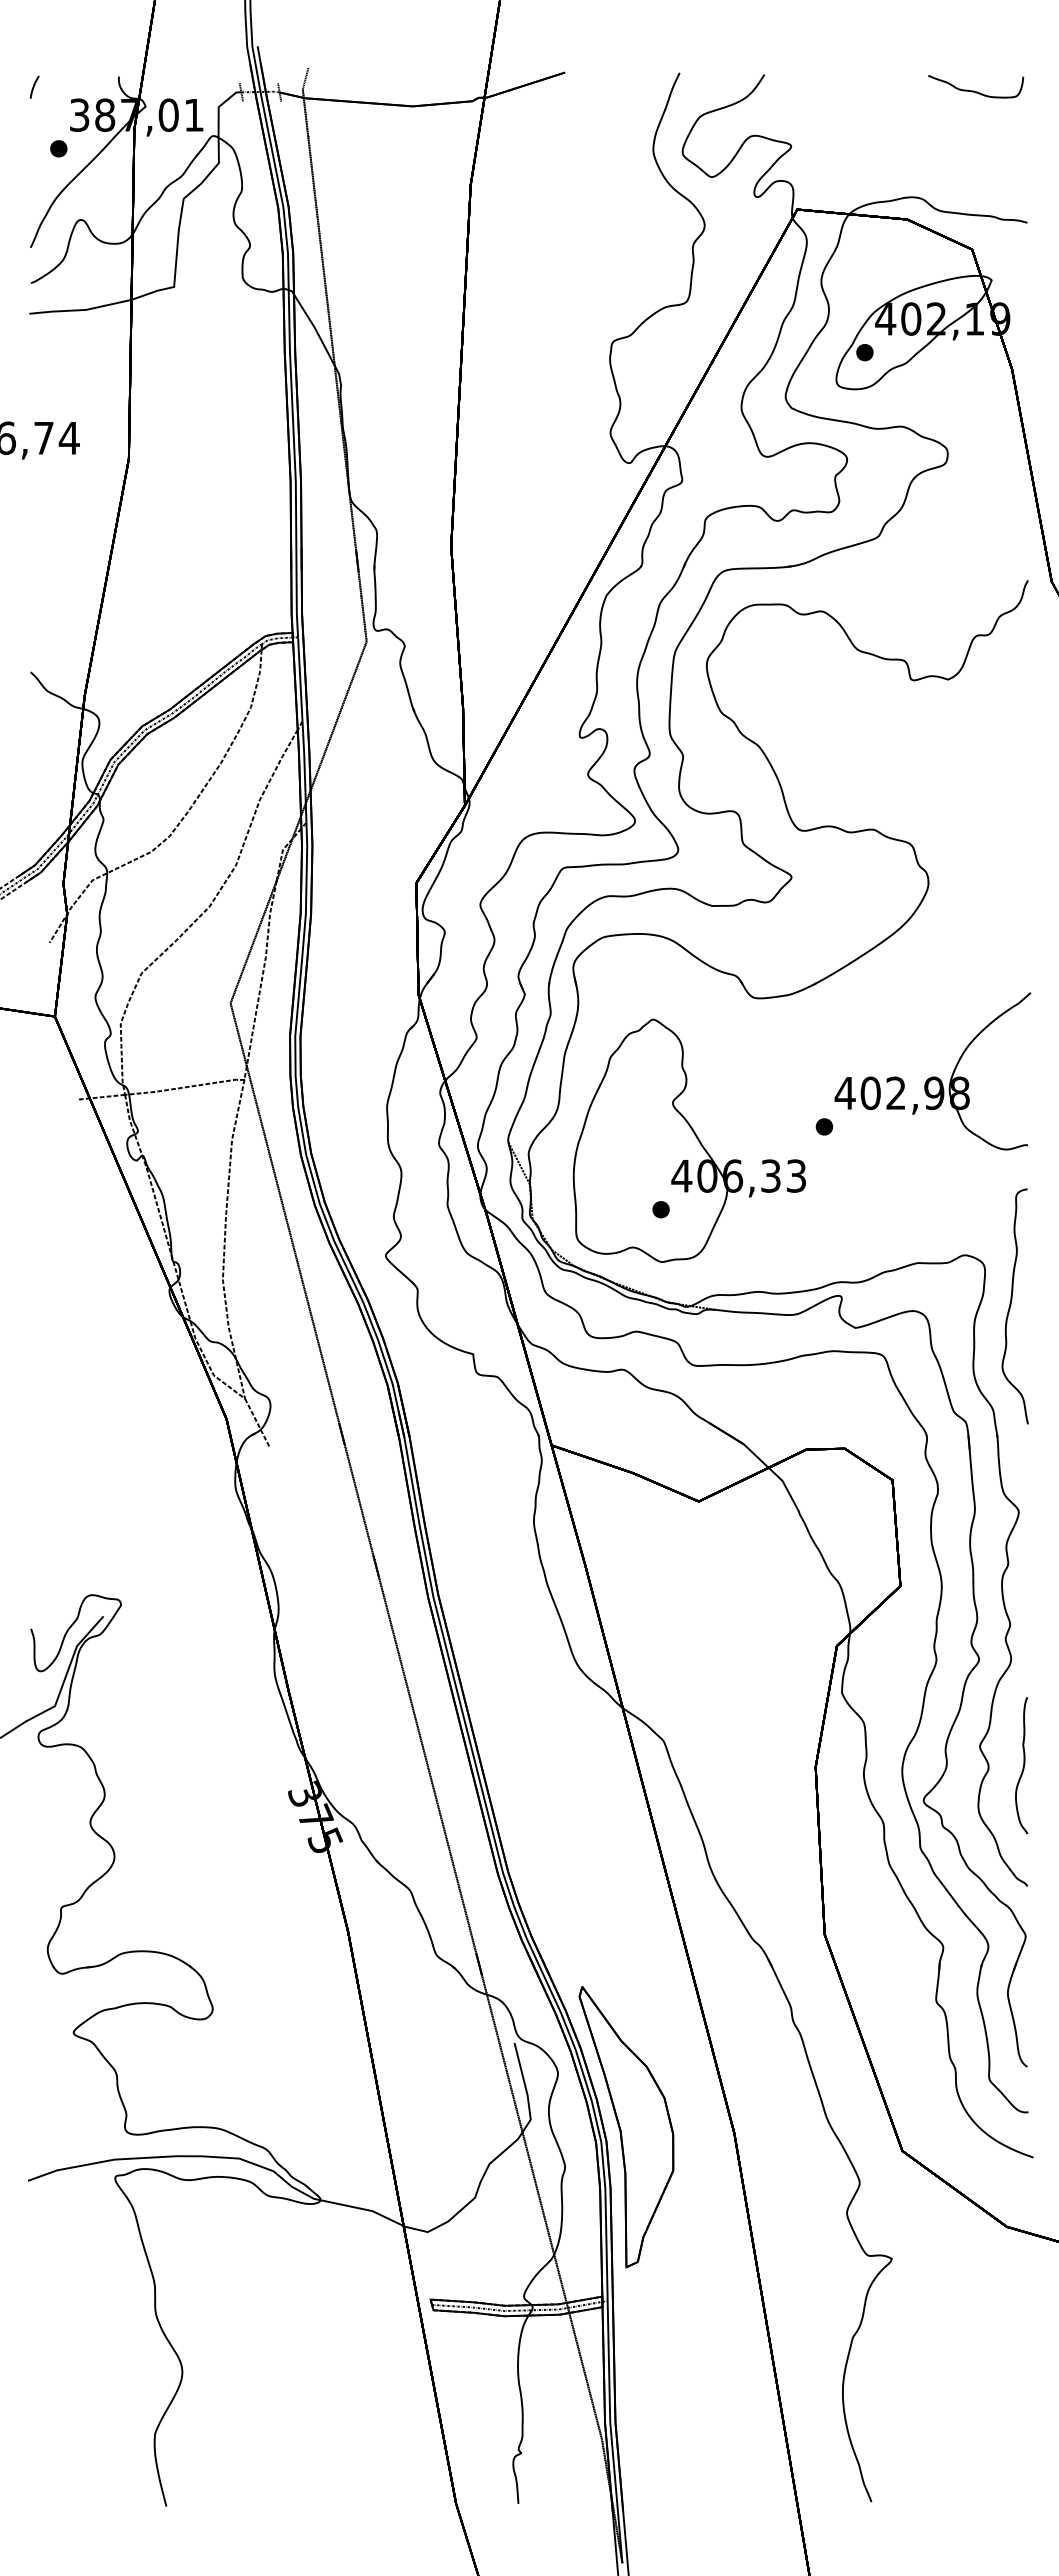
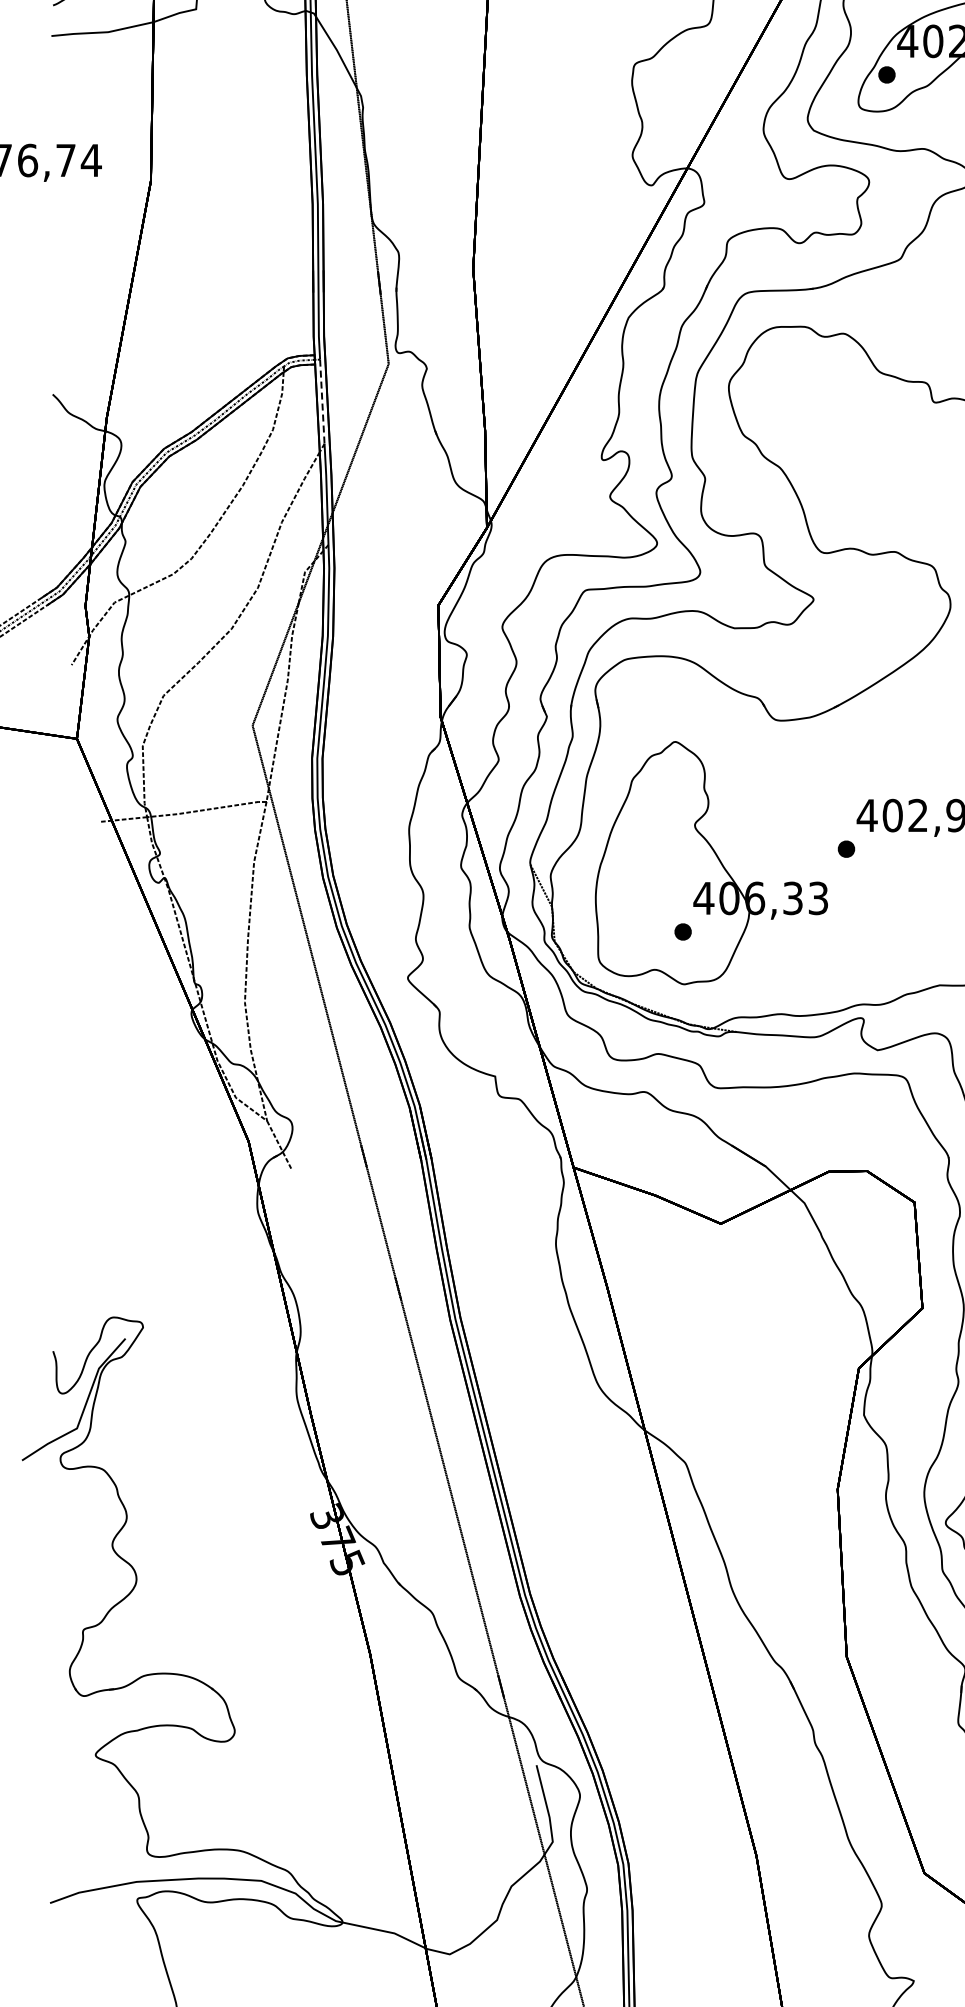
line: (300, 679) -> (322, 401), solid -> dashed
part: (626, 2127) -> (648, 1849), removed

